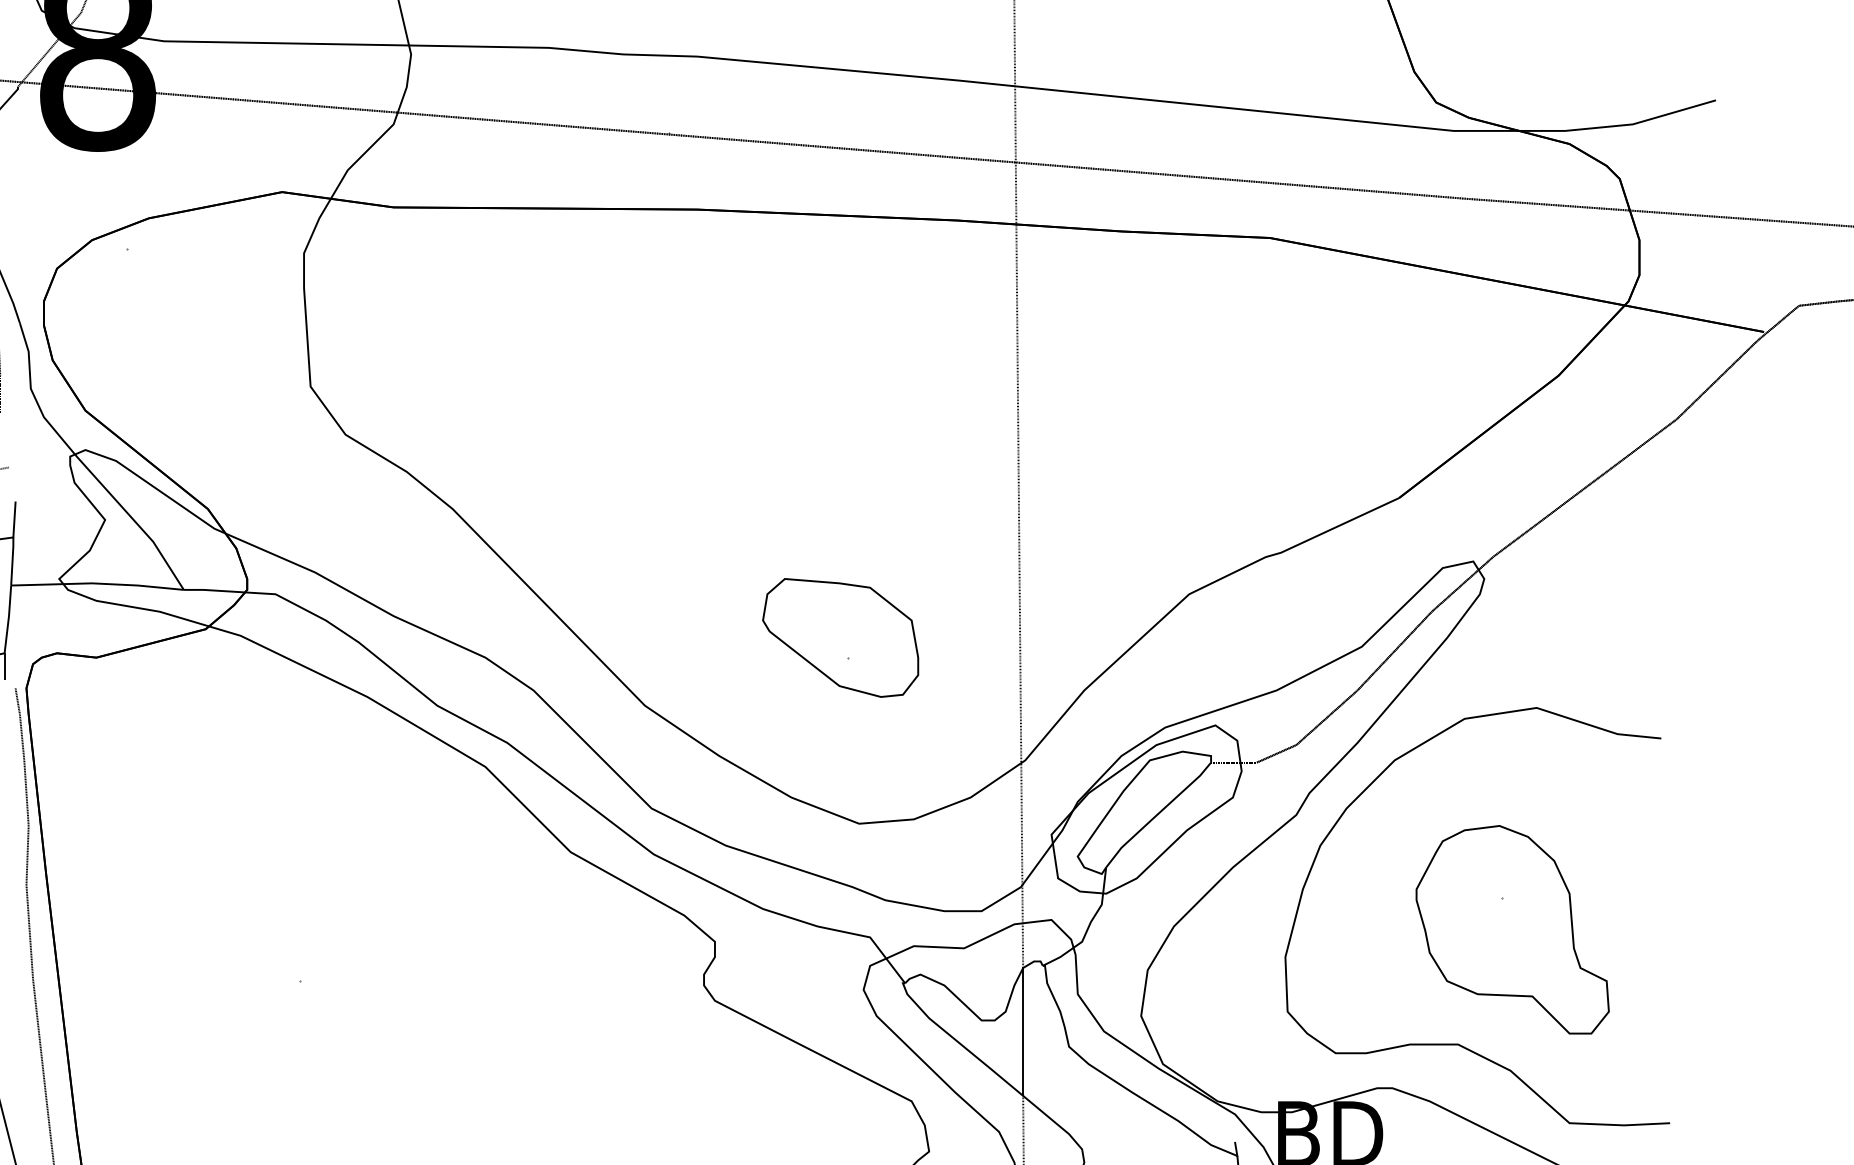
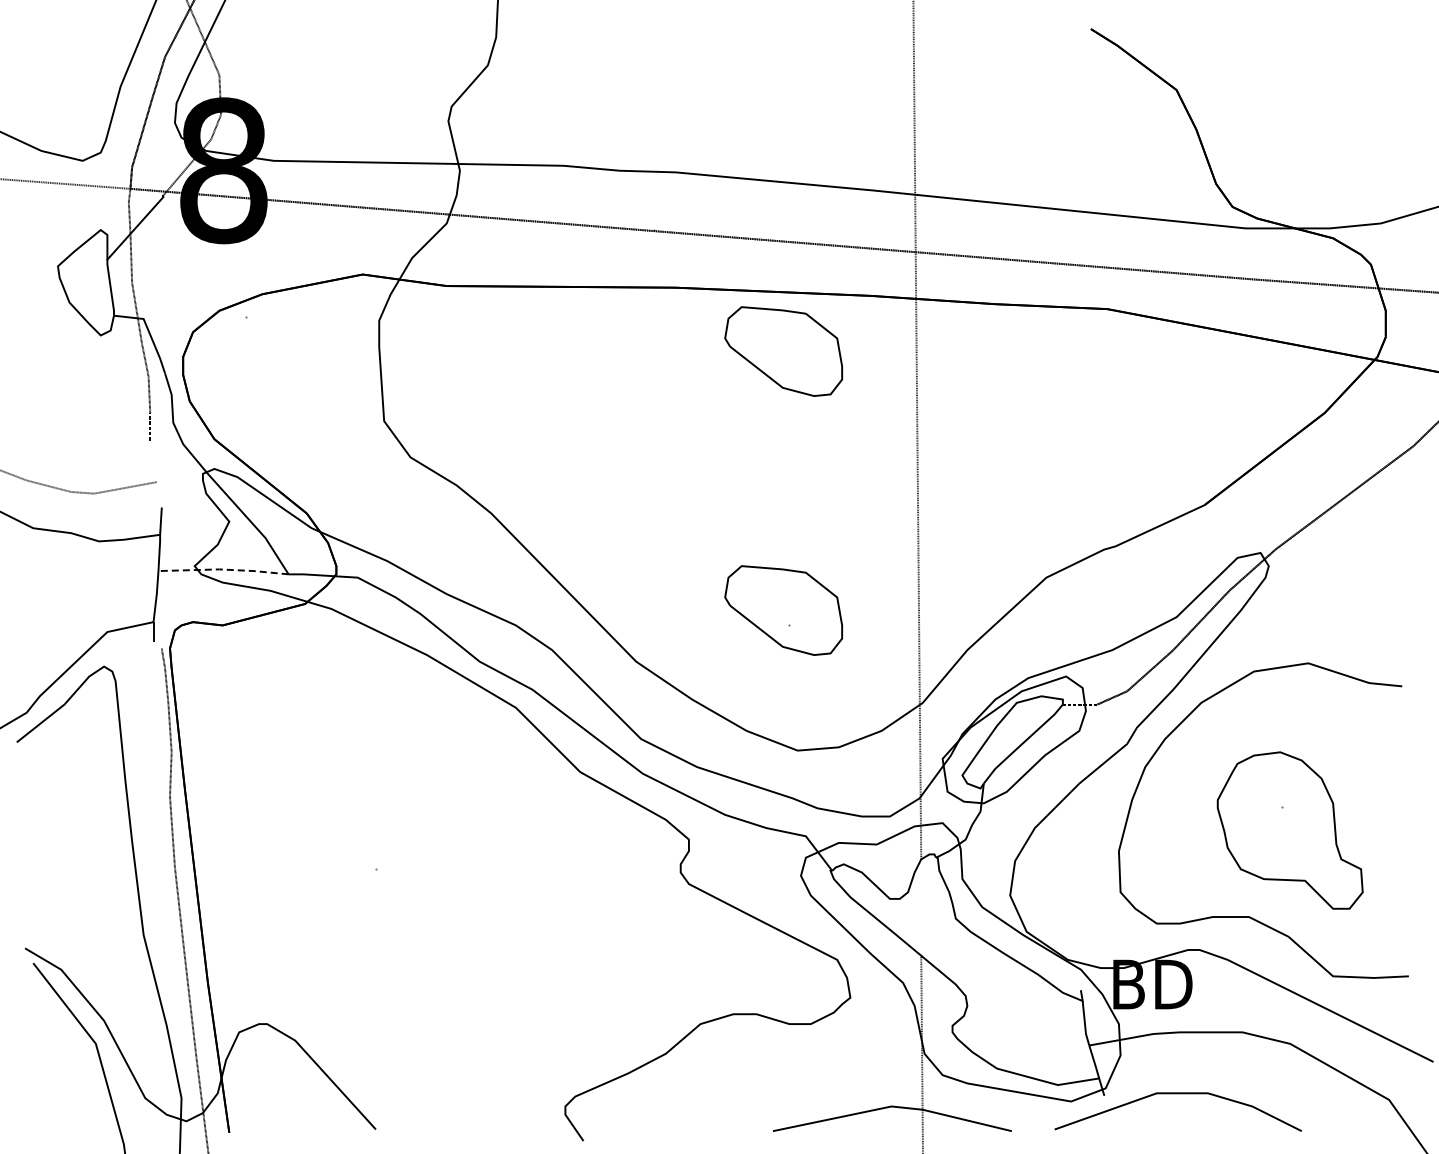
part: (840, 294) -> (783, 351), added
line: (97, 583) -> (223, 569), solid -> dashed
line: (1023, 1030) -> (921, 906), removed

